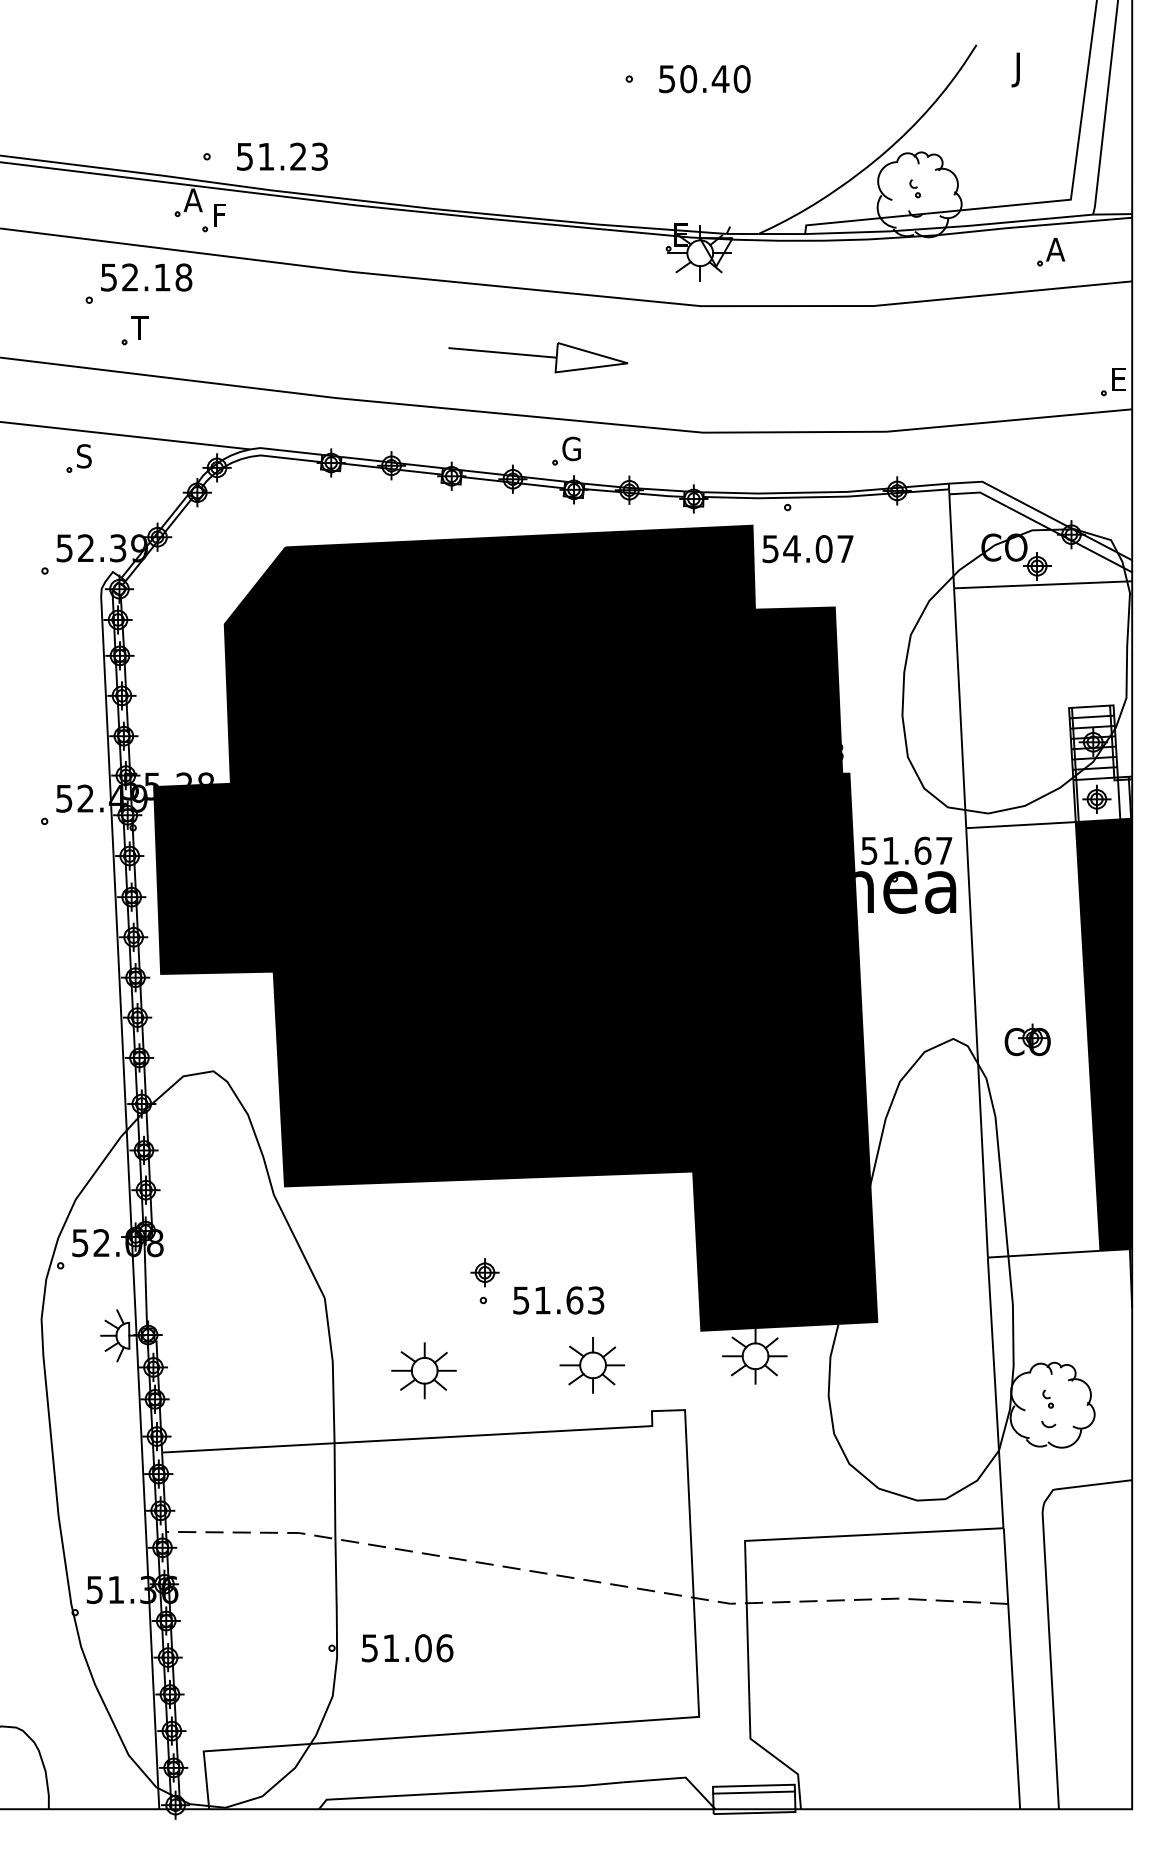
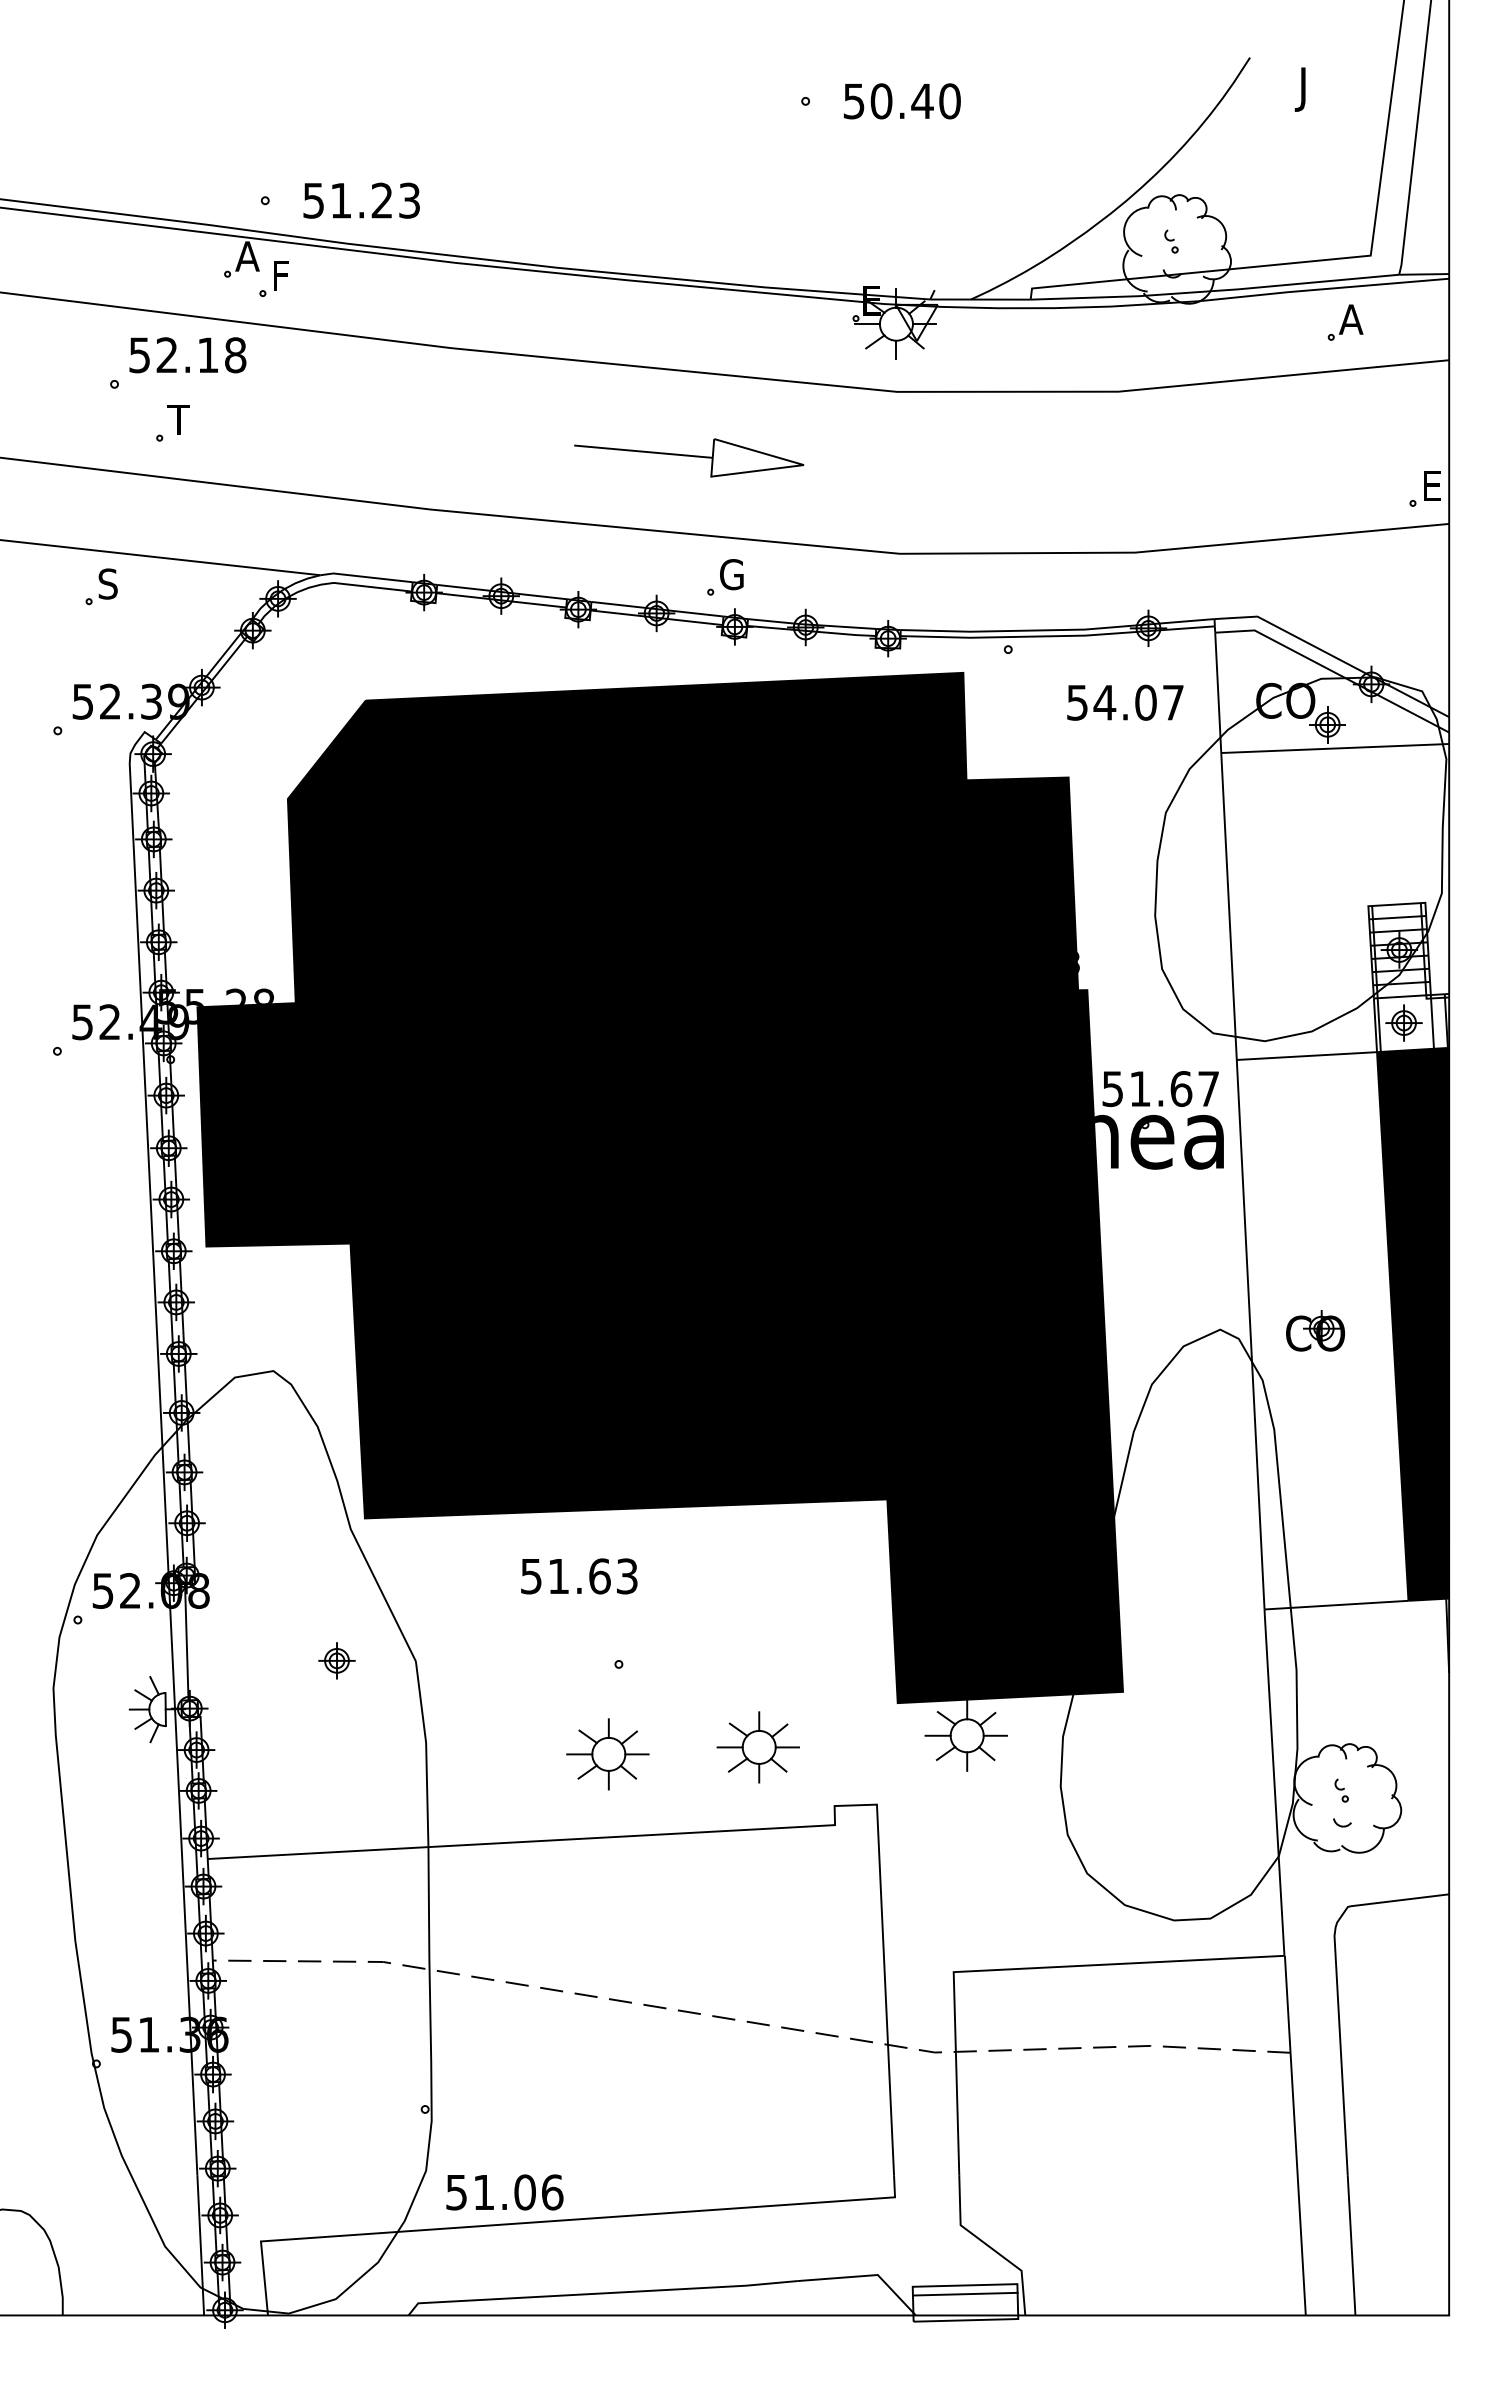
text: (808, 548) -> (1125, 702), moved
part: (484, 1272) -> (336, 1660), moved
text: (558, 1300) -> (579, 1576), moved
part: (423, 1370) -> (607, 1754), moved
text: (407, 1648) -> (504, 2192), moved

